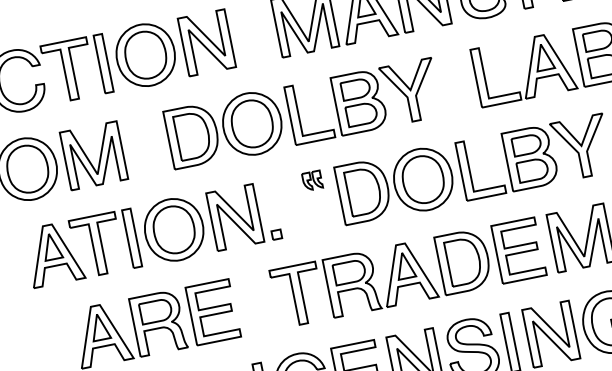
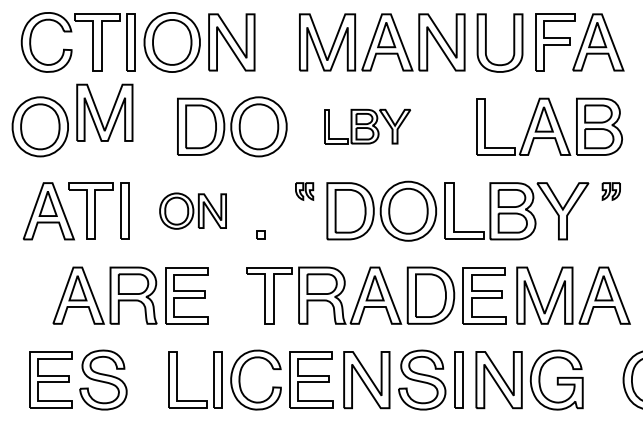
part: (363, 101) -> (367, 126), size x0.6
part: (93, 155) -> (104, 112), moved
part: (201, 223) -> (192, 210), size x0.6

